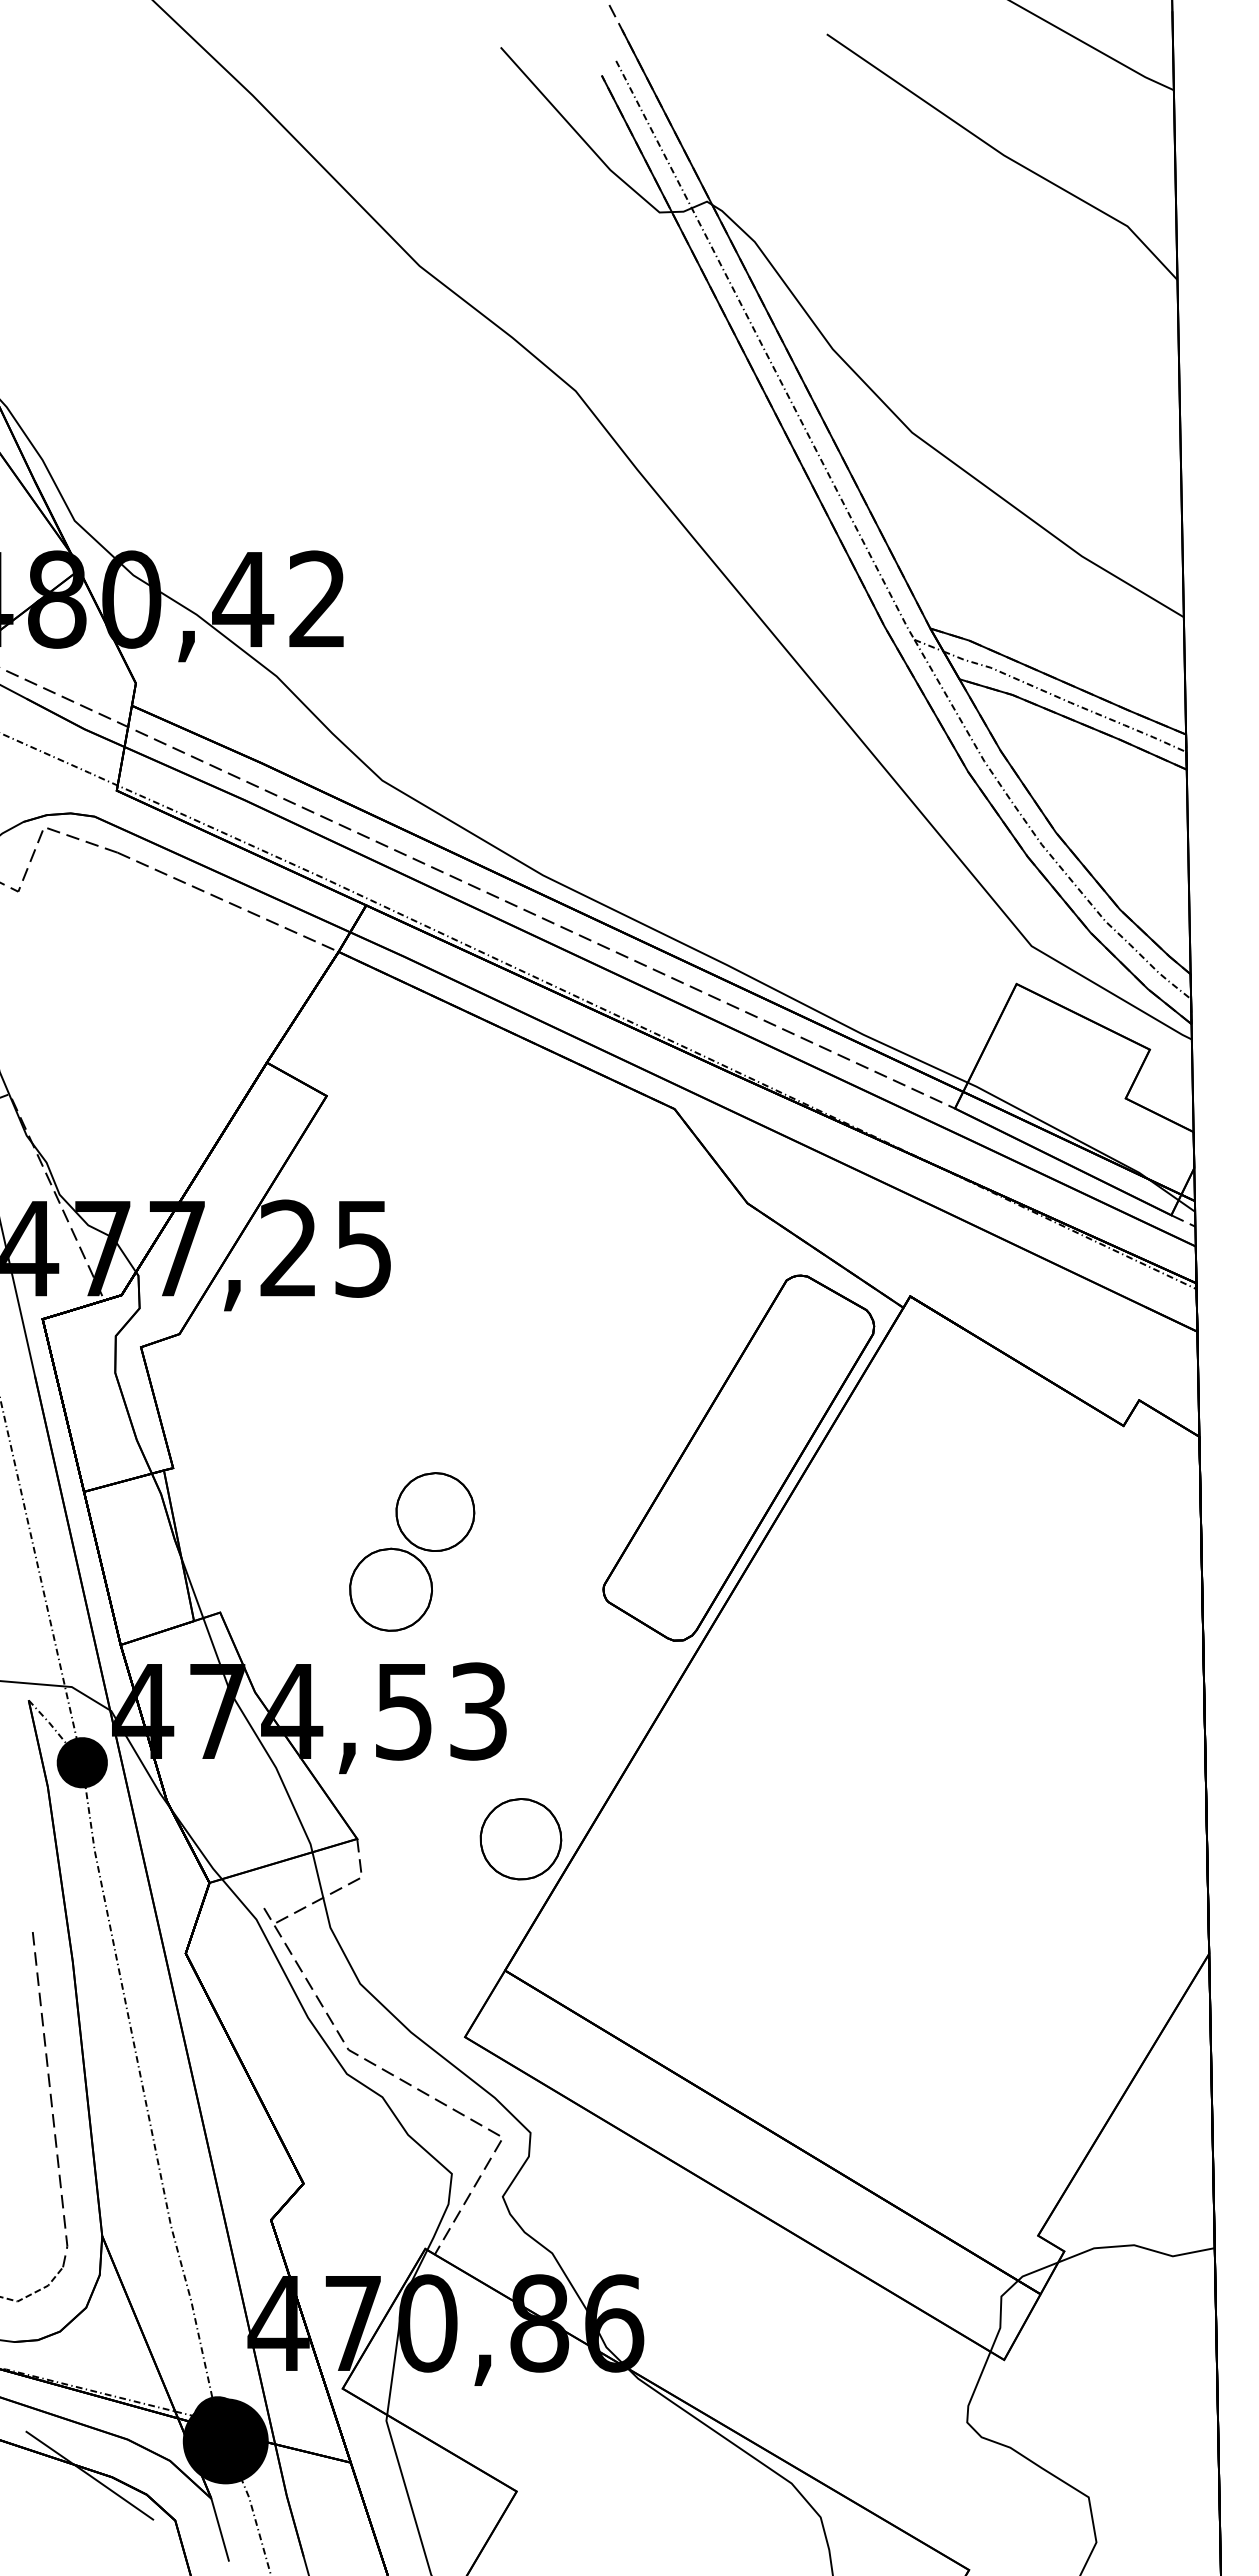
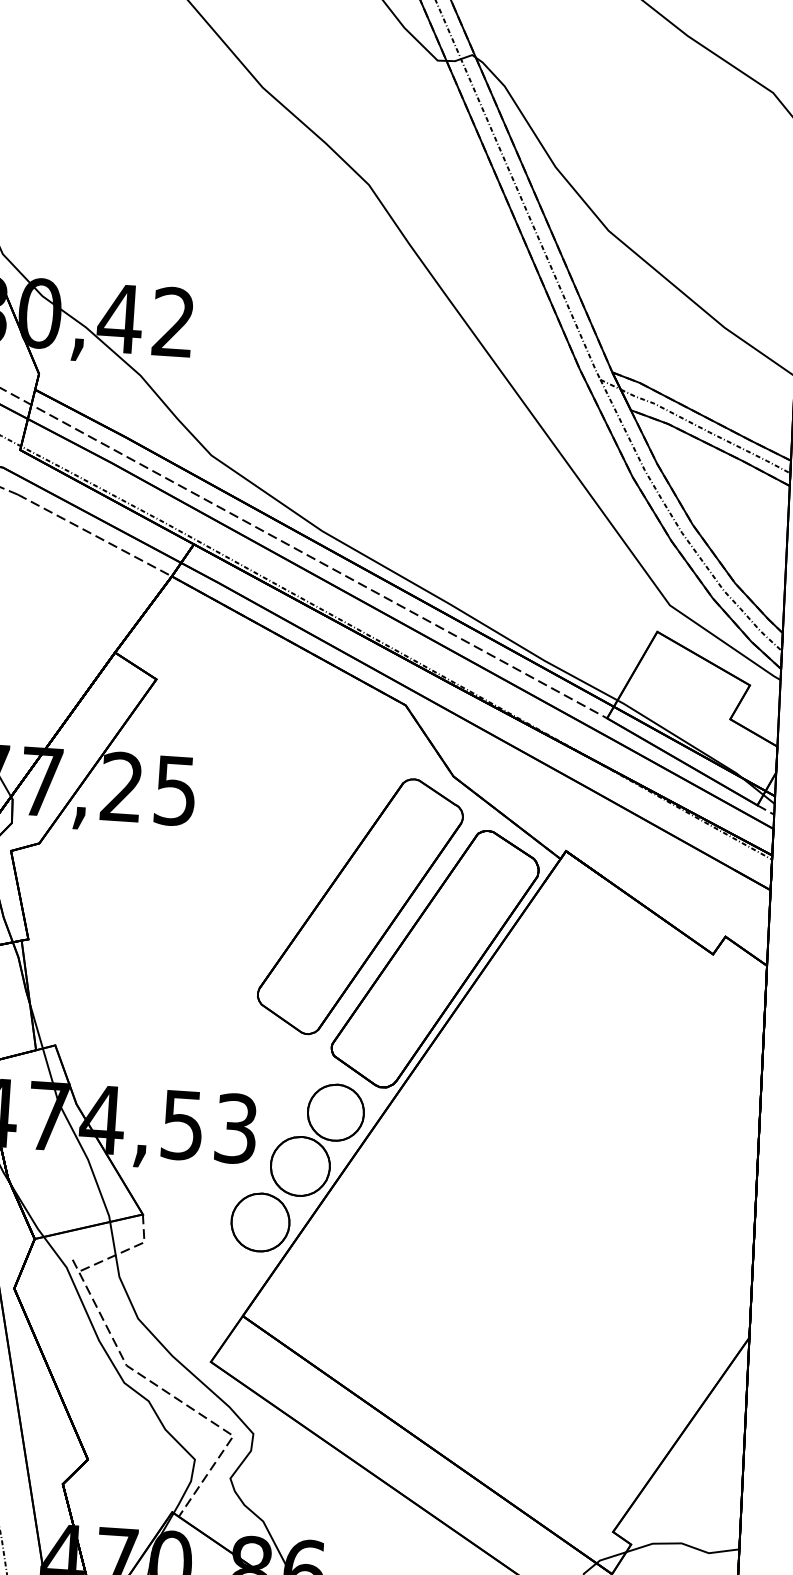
part: (630, 1391) -> (360, 906), added
part: (412, 1551) -> (317, 1139), moved

